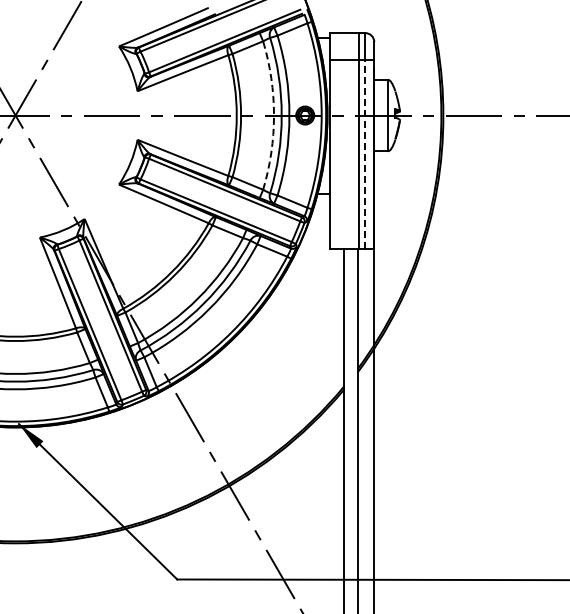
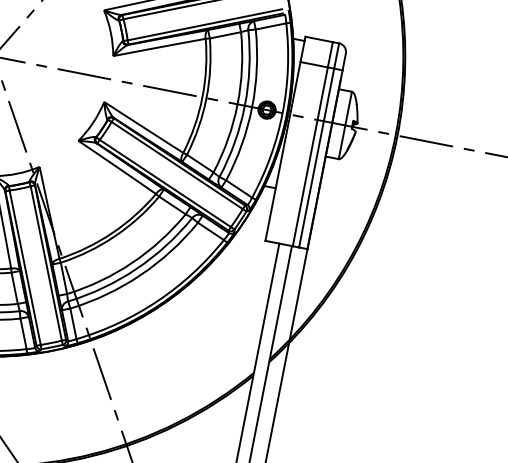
arc: (274, 115) -> (238, 104), dashed -> solid
line: (365, 154) -> (316, 158), dashed -> solid

